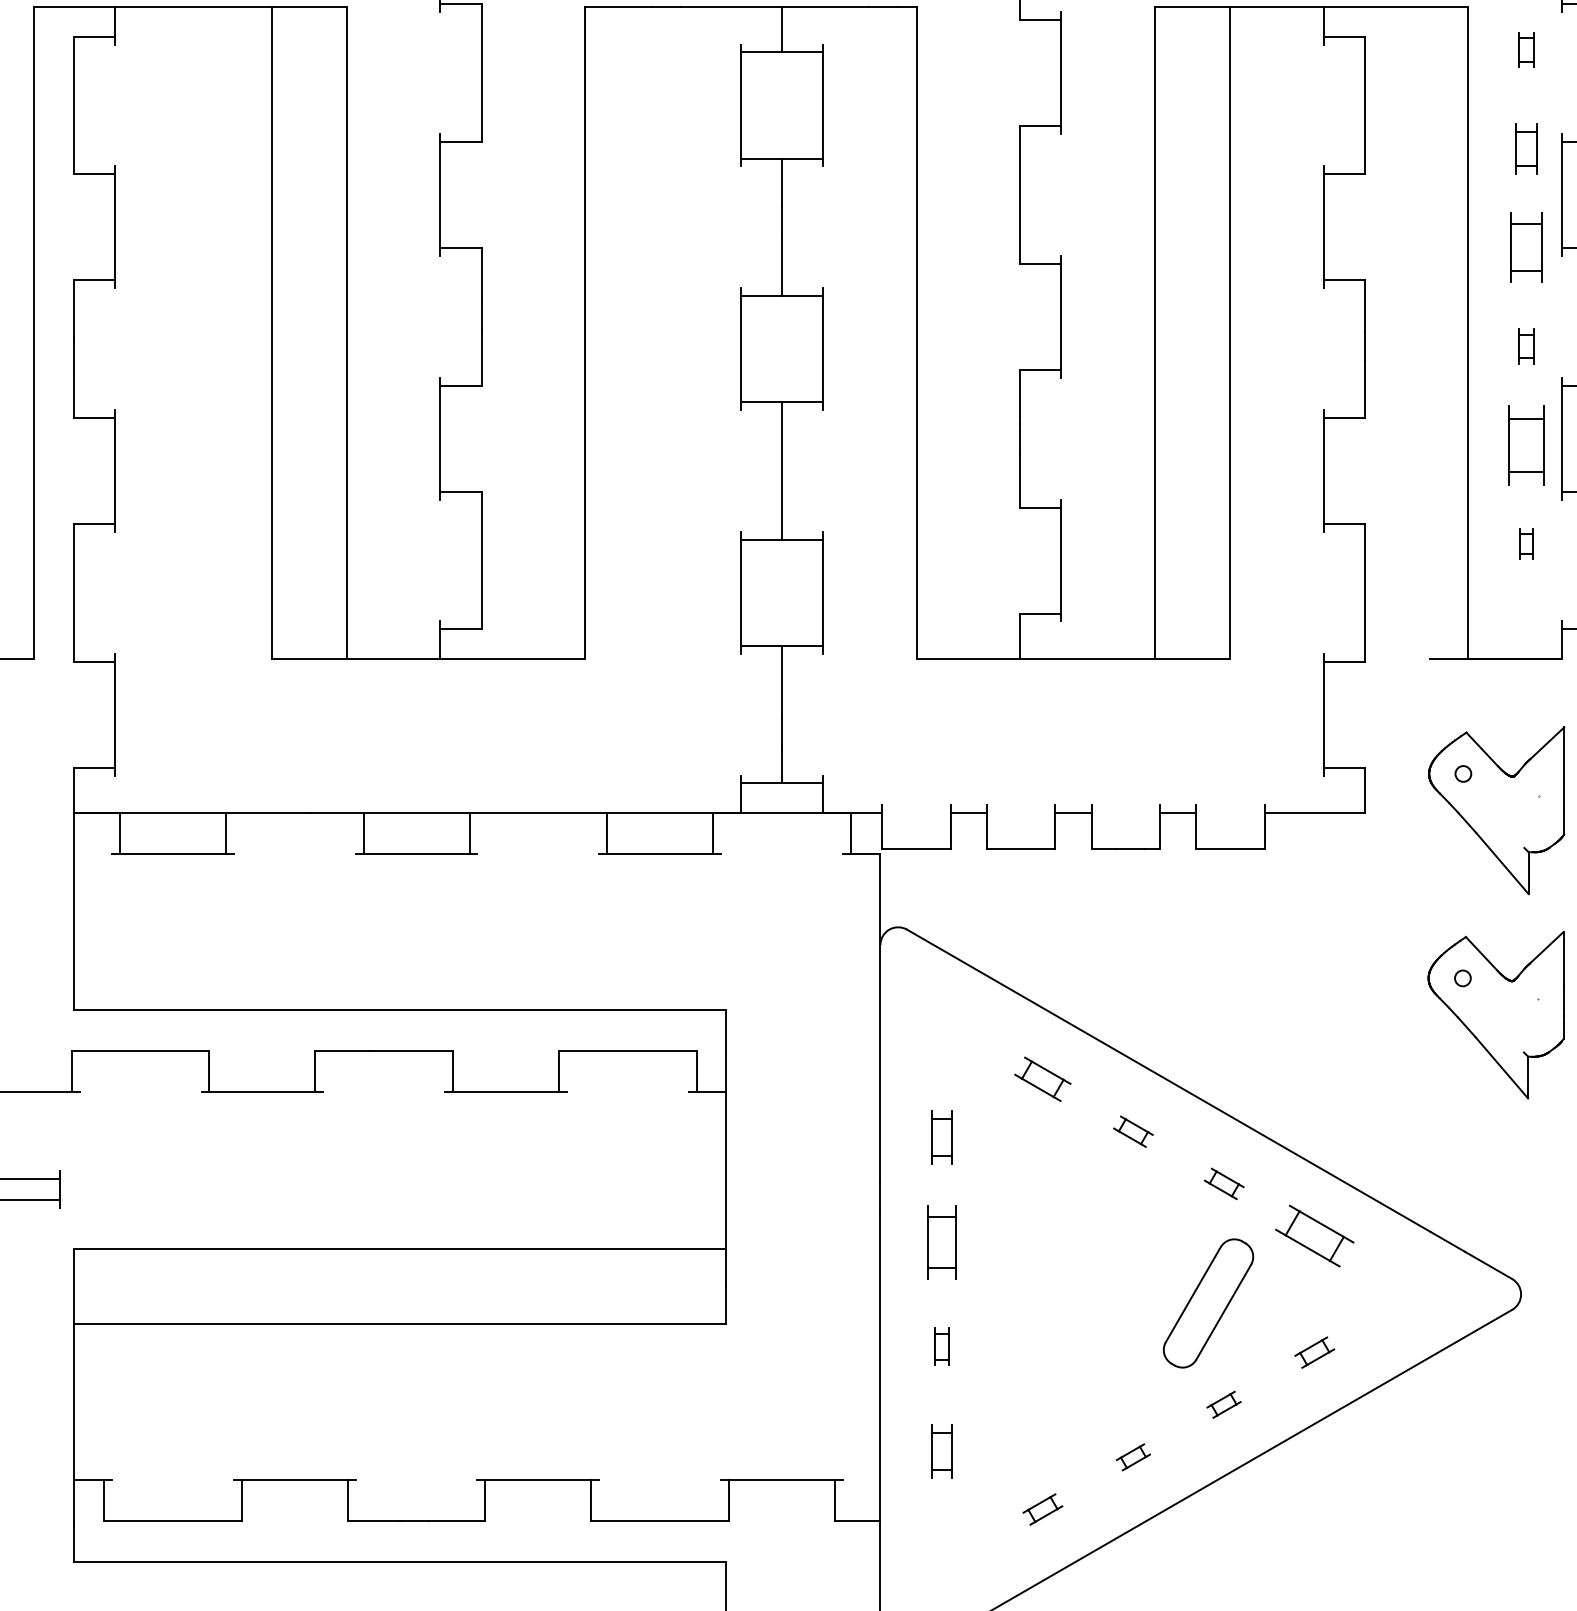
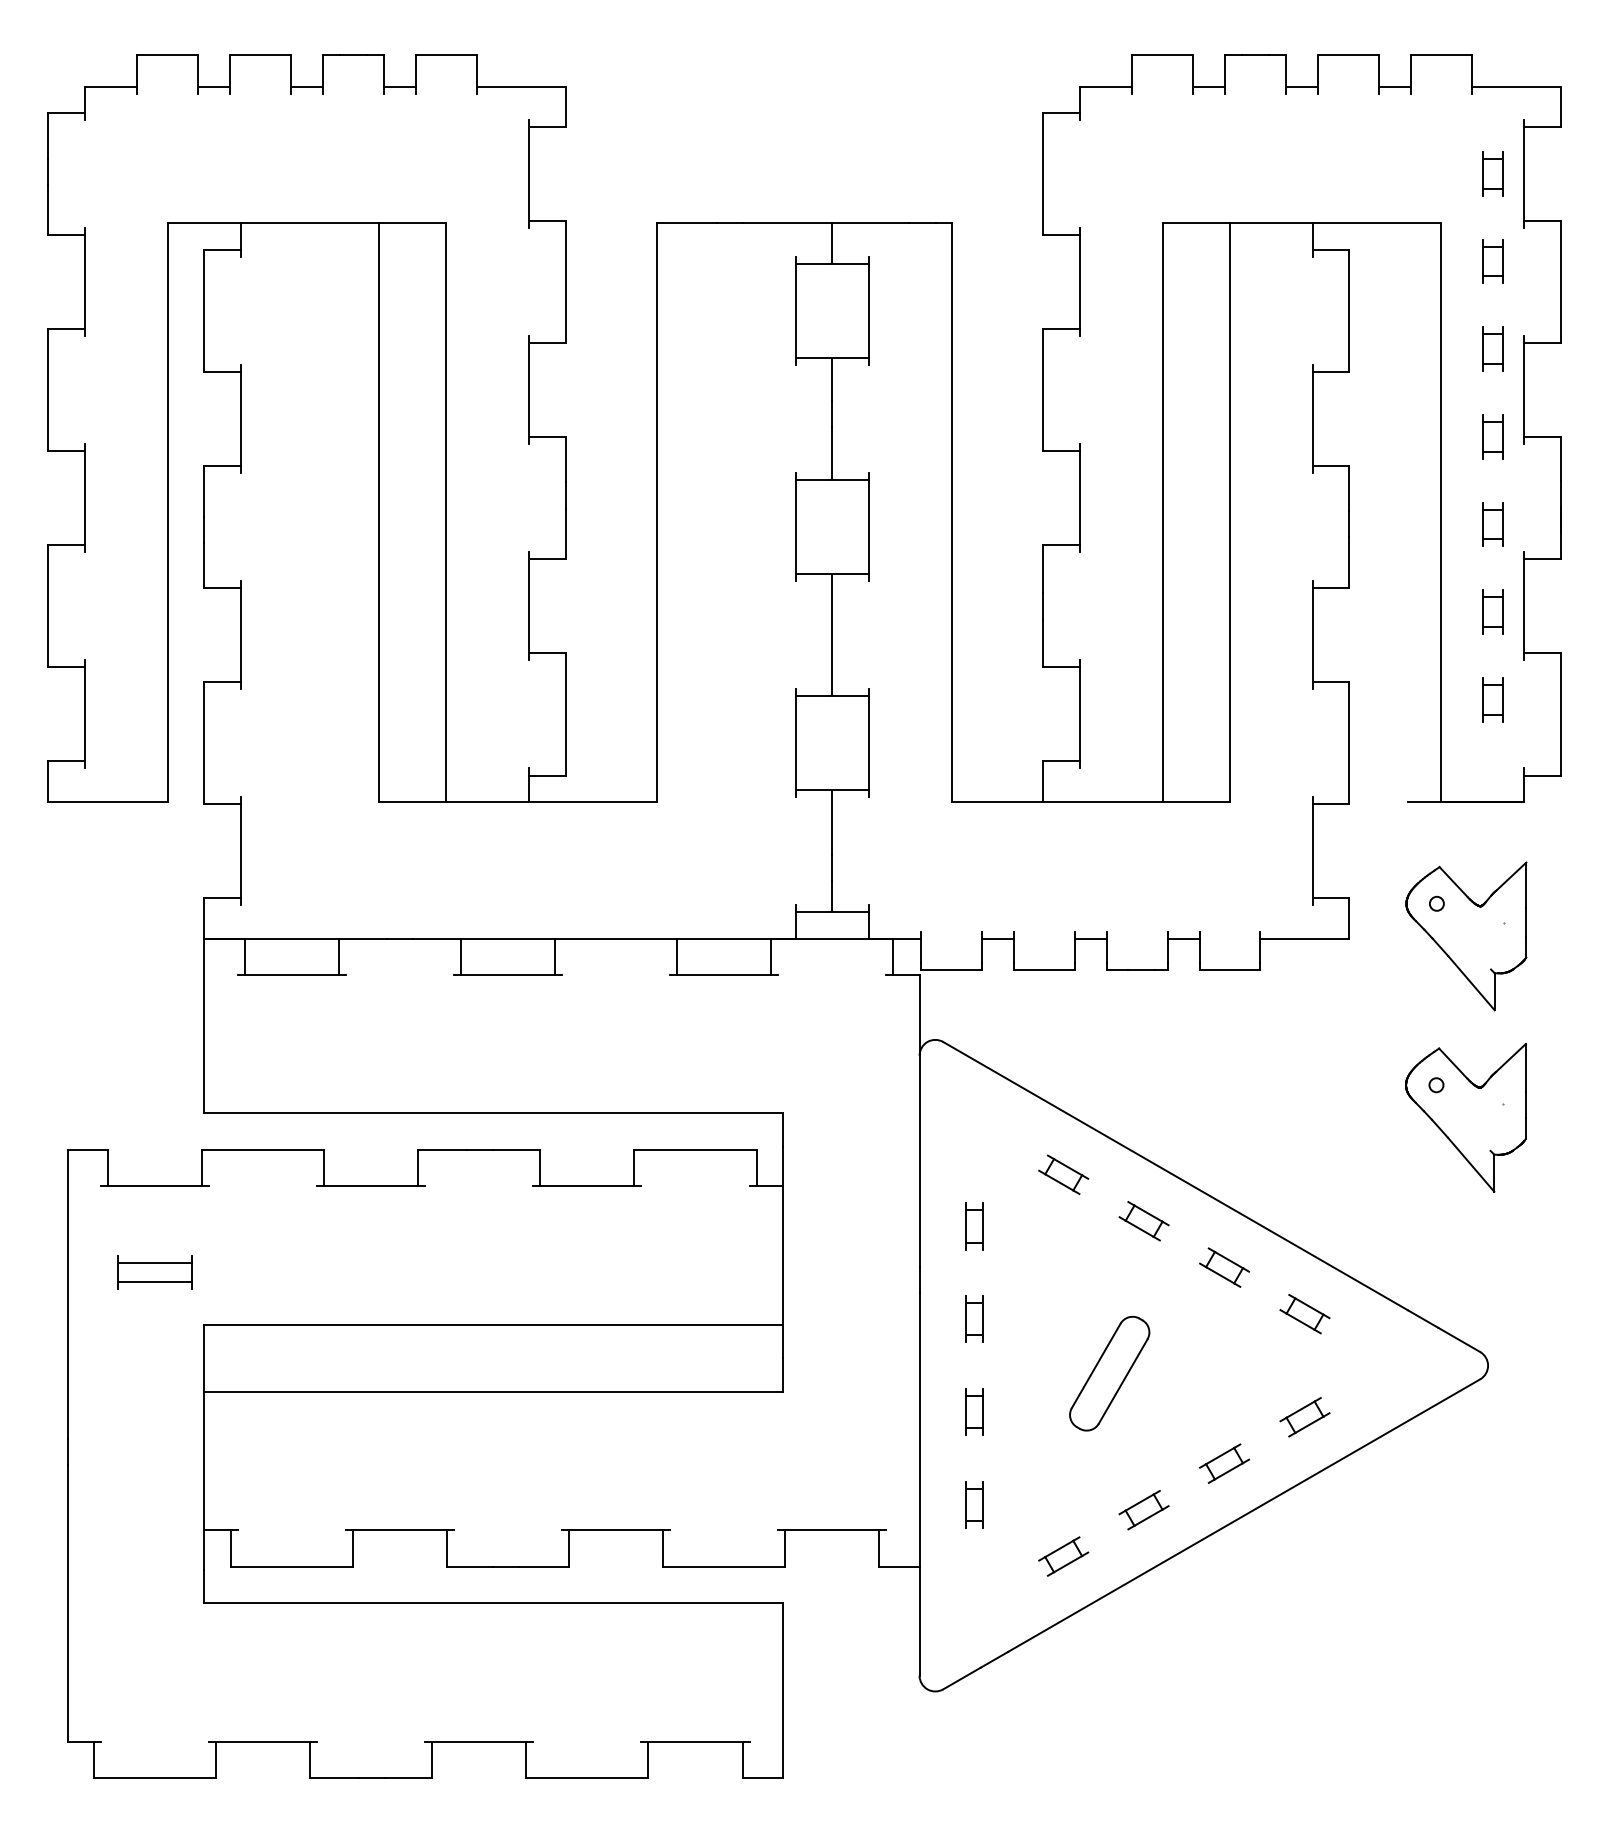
part: (1526, 50) -> (1492, 261), size x1.43
part: (1526, 247) -> (1492, 436), size x0.71
part: (1526, 346) -> (1492, 524), size x1.43
part: (1526, 444) -> (1492, 611), size x0.62
part: (1526, 543) -> (1492, 699), size x1.67
part: (1132, 1131) -> (1143, 1221), size x1.43
part: (1224, 1183) -> (1224, 1267), size x1.43
part: (1314, 1236) -> (1304, 1314), size x0.71
part: (942, 1241) -> (974, 1318), size x0.71
part: (1208, 1303) -> (1109, 1373), moved
part: (942, 1346) -> (974, 1411), size x1.43
part: (1314, 1352) -> (1304, 1417), size x1.43
part: (1224, 1404) -> (1224, 1463), size x1.67
part: (1132, 1457) -> (1143, 1510), size x1.67
part: (1042, 1509) -> (1063, 1556), size x1.43

